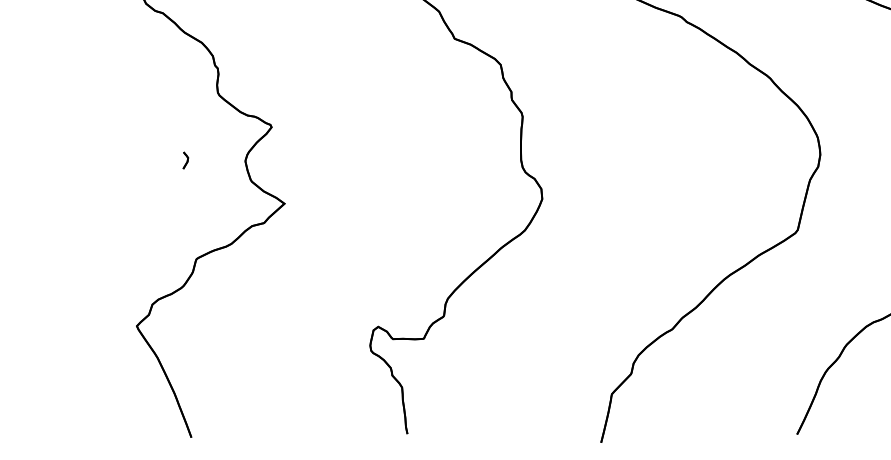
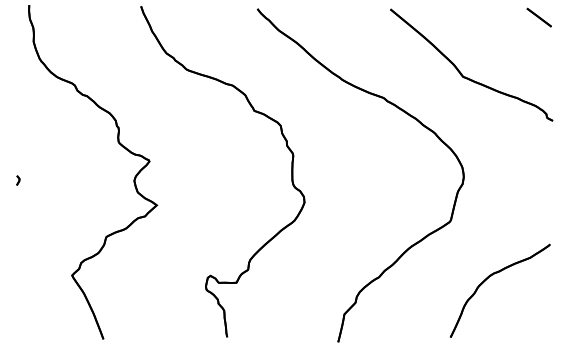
part: (186, 160) -> (18, 180), moved

